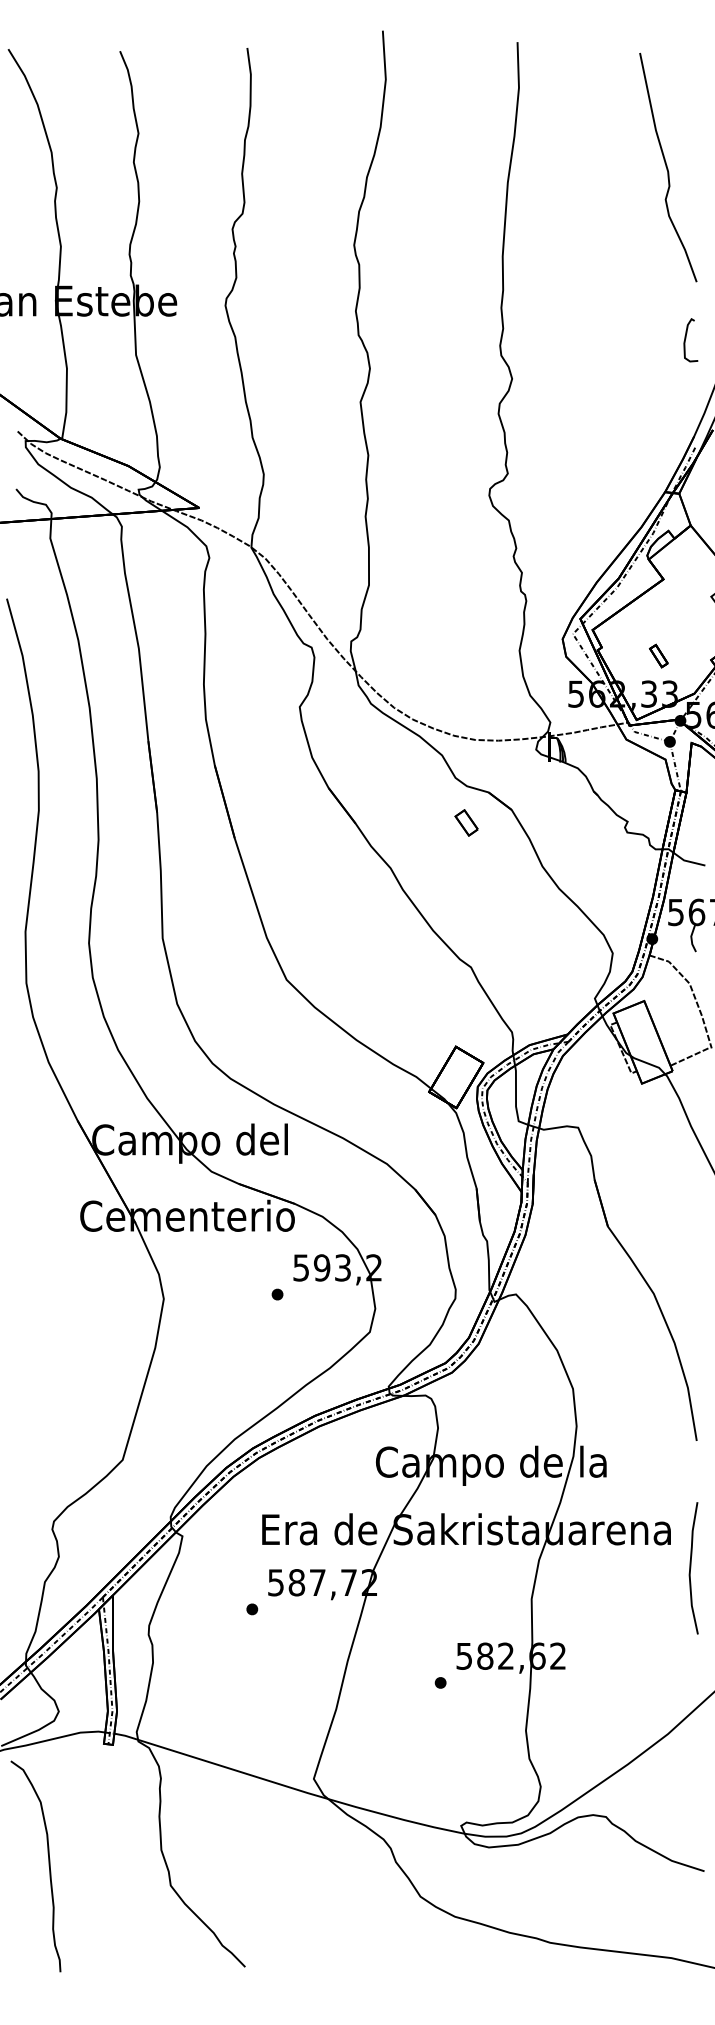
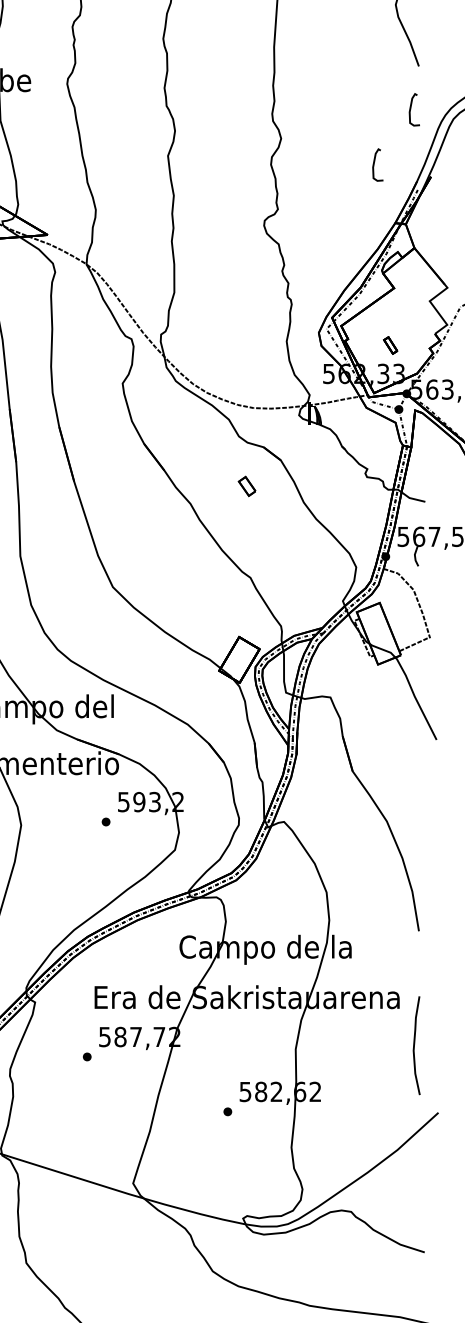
curve: (637, 412) -> (374, 163), added
part: (466, 822) -> (247, 486), moved
curve: (691, 1568) -> (415, 1045), moved

